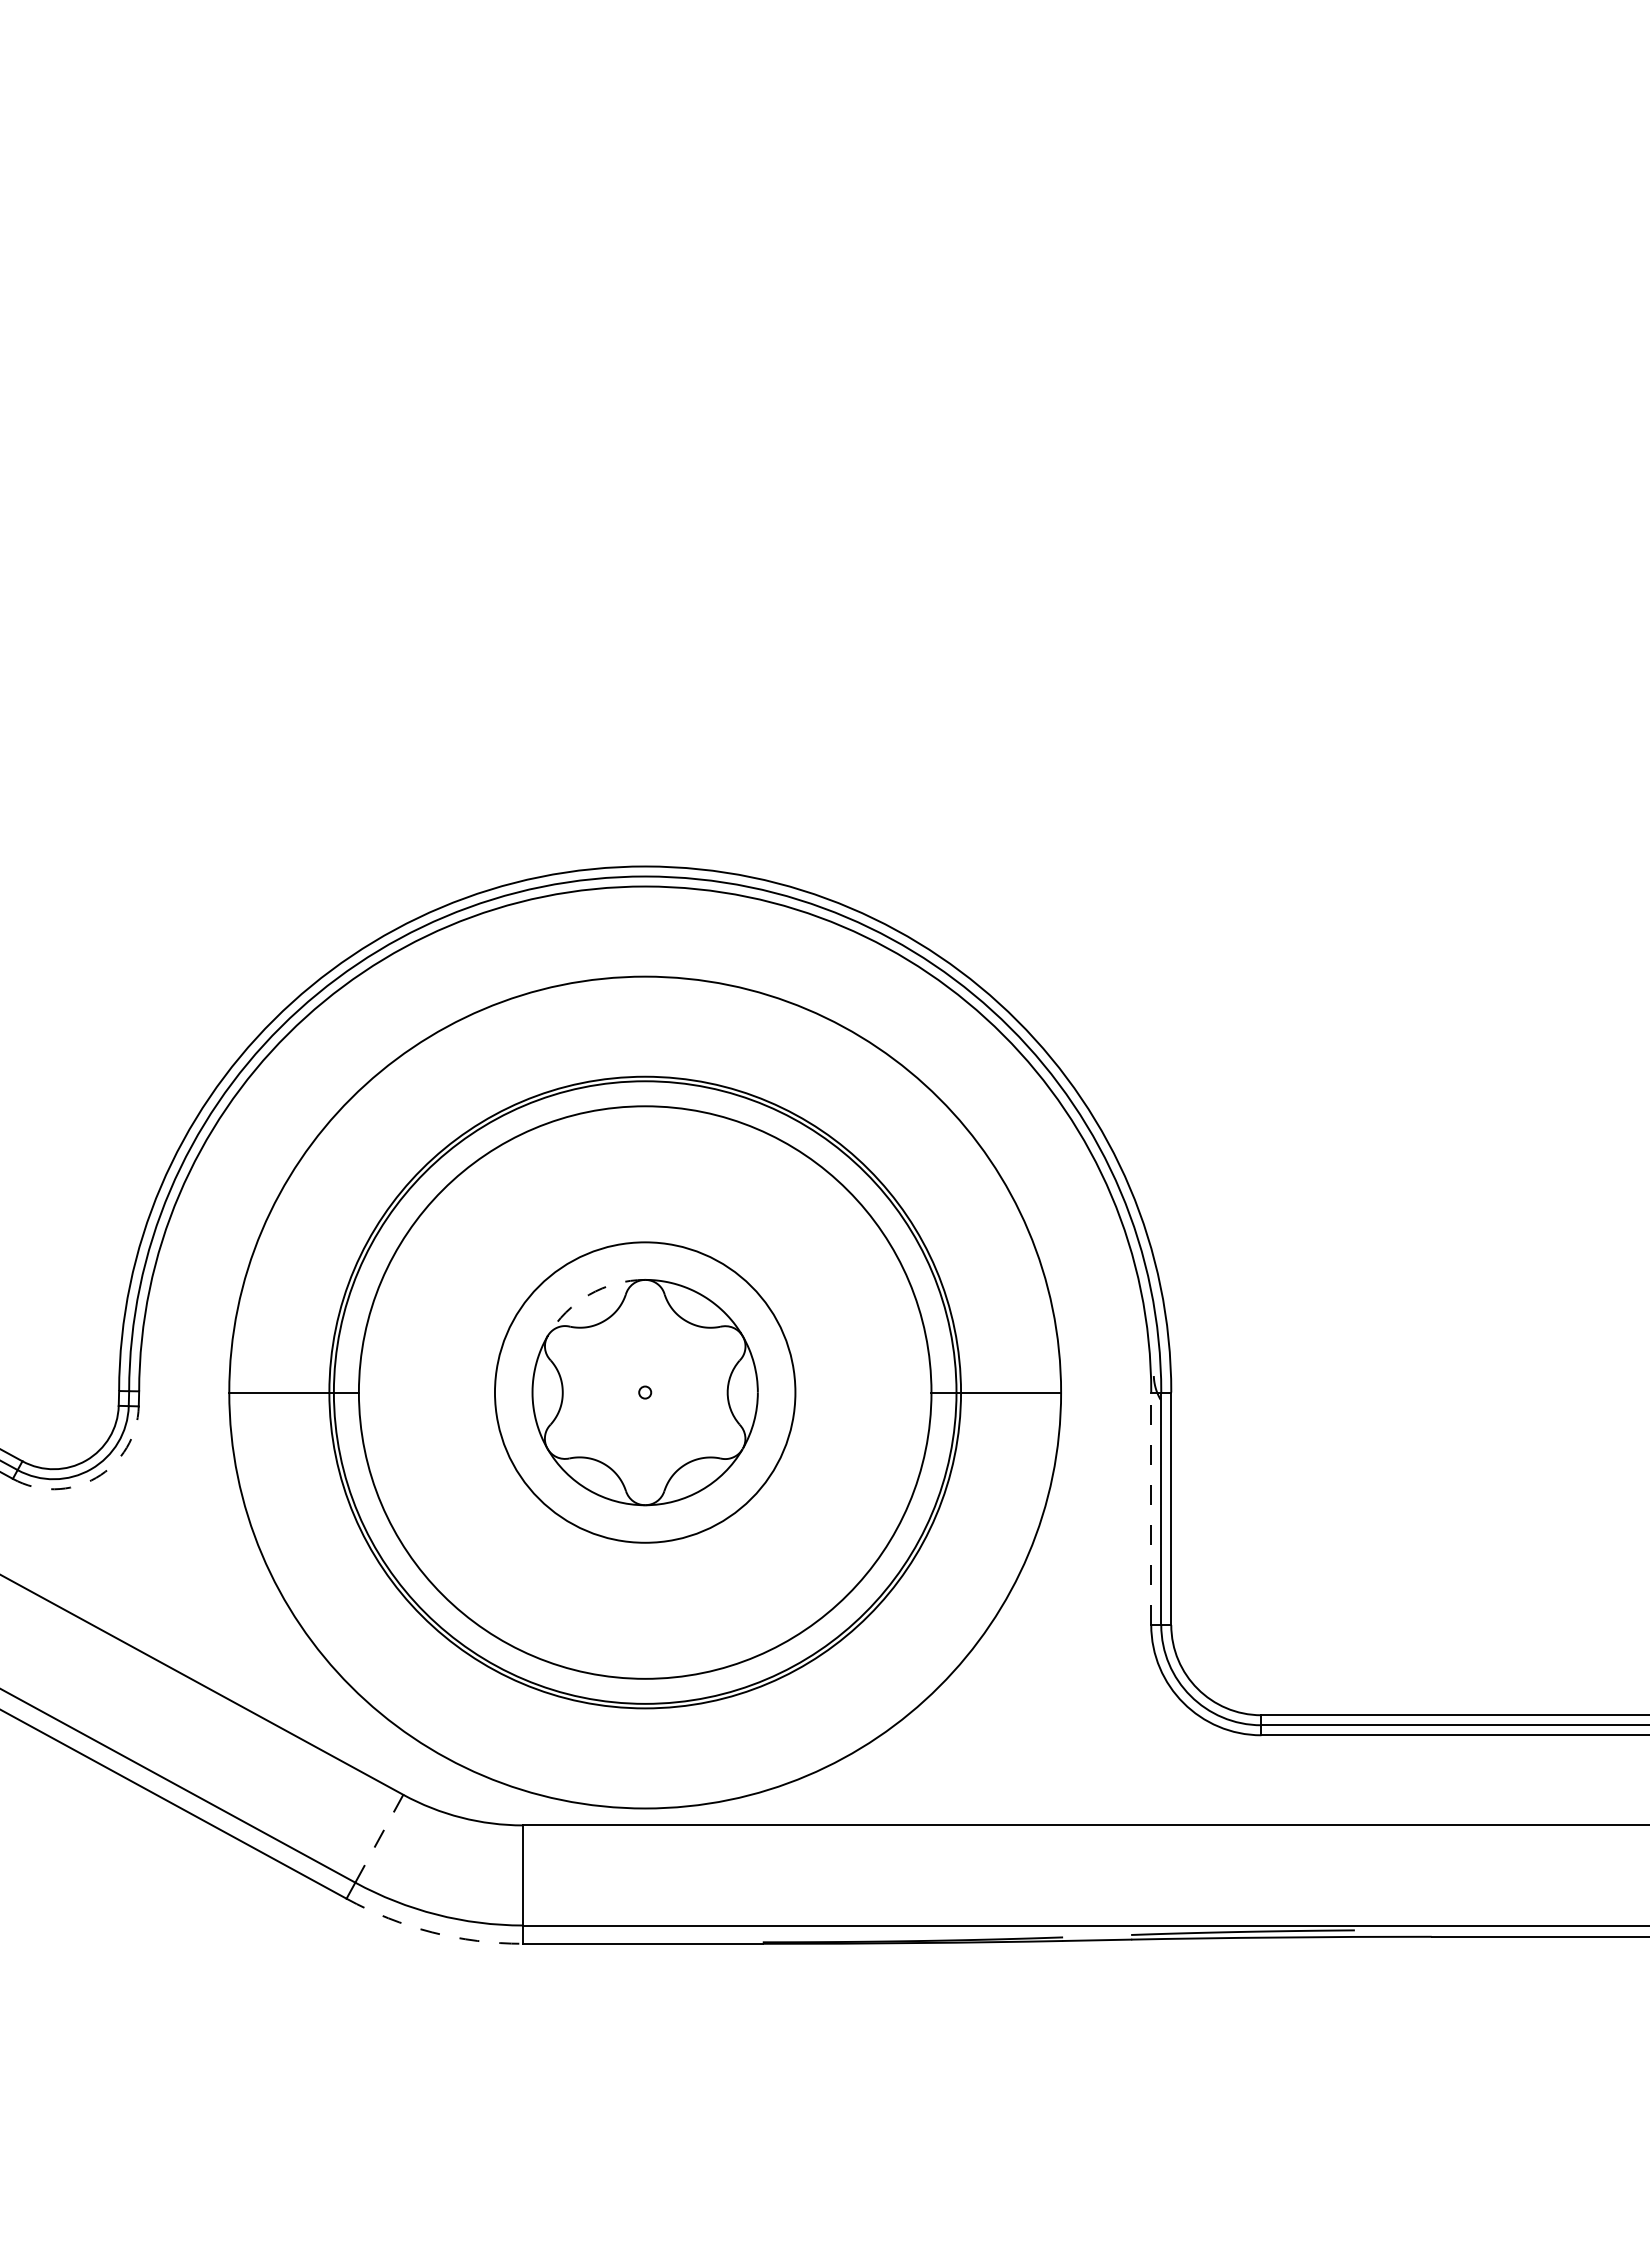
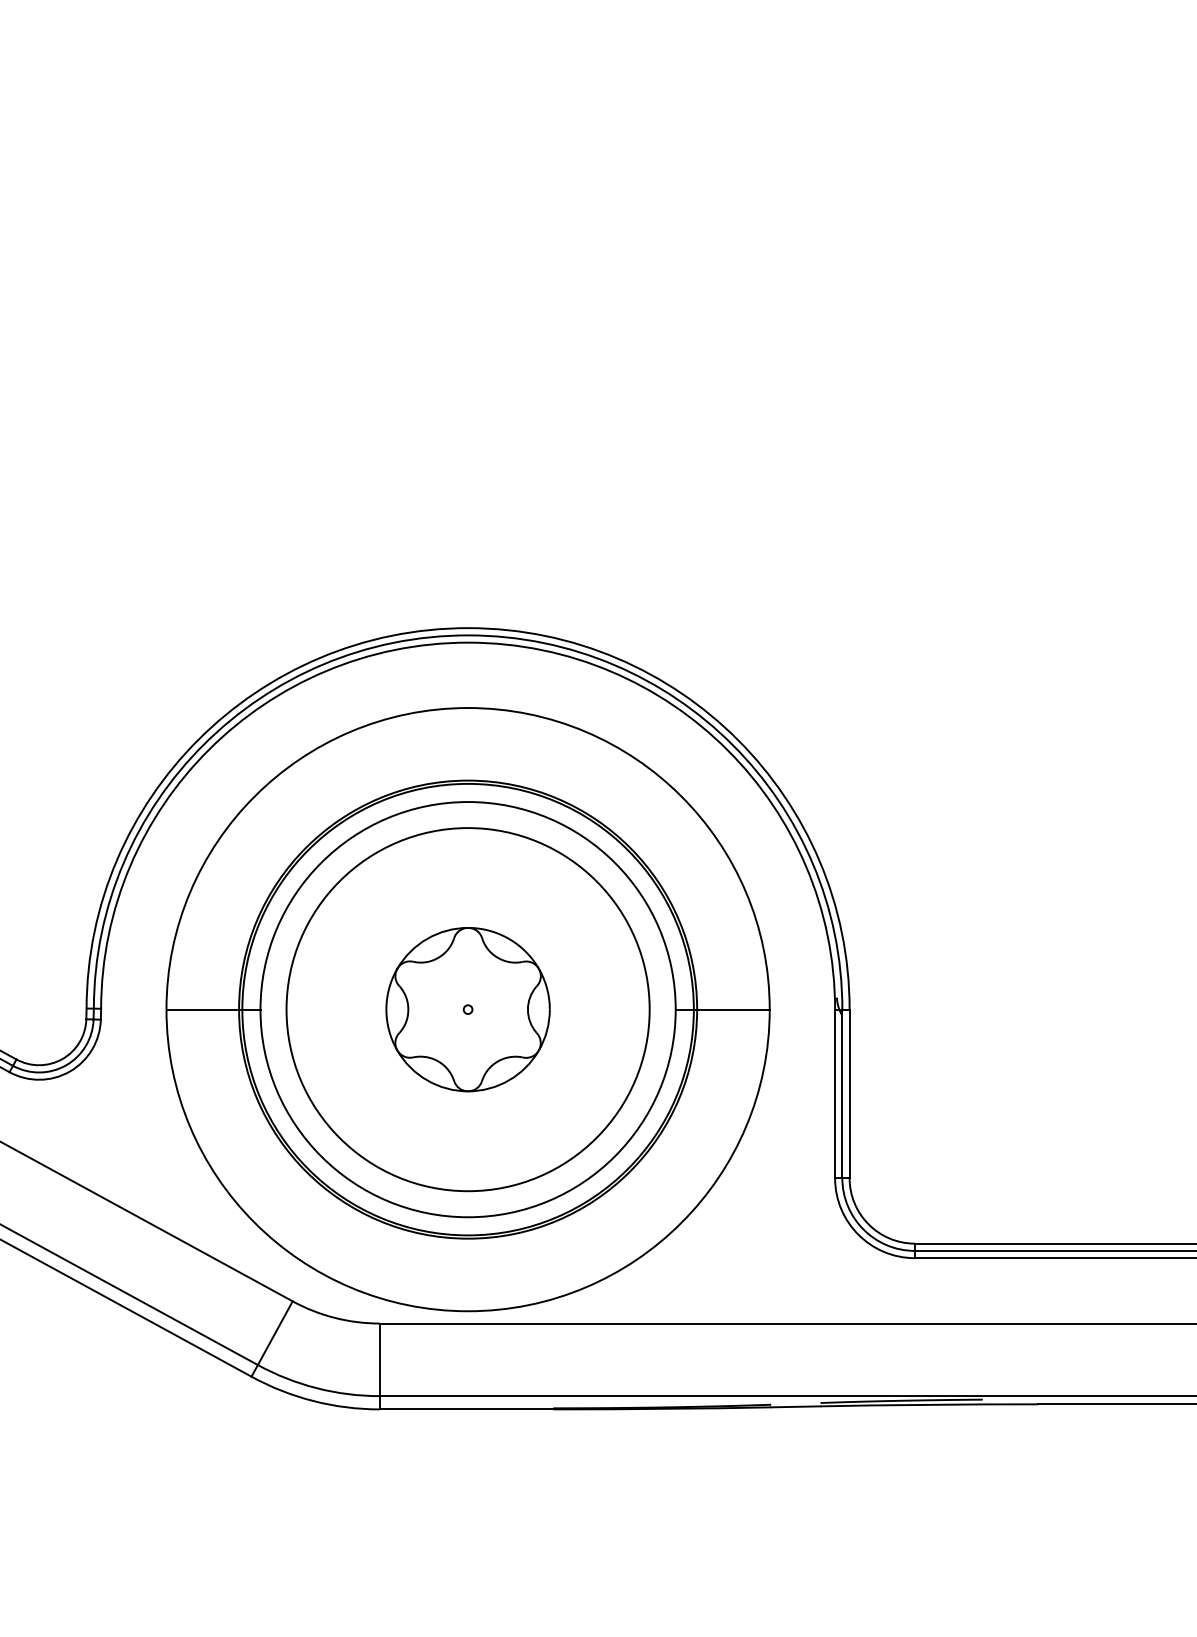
arc: (589, 1294) -> (427, 938), dashed -> solid
circle: (644, 1392) -> (467, 1009), size x1.67
arc: (96, 1477) -> (70, 1071), dashed -> solid
line: (1151, 1508) -> (835, 1093), dashed -> solid
line: (379, 1839) -> (275, 1333), dashed -> solid
arc: (432, 1932) -> (313, 1401), dashed -> solid

